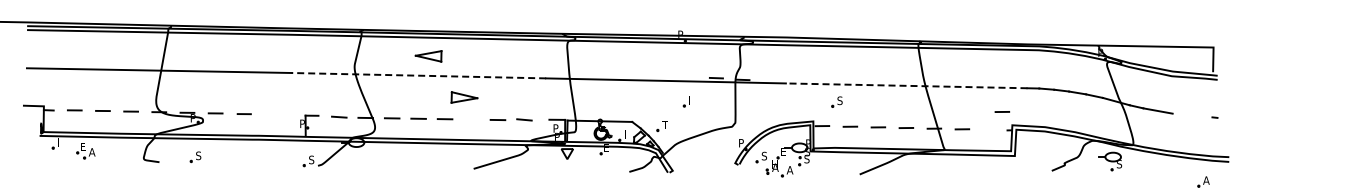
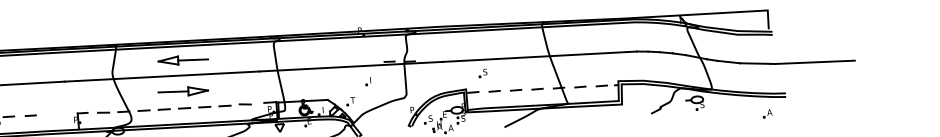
line: (460, 56) -> (192, 59), added
line: (418, 75) -> (161, 76), dashed -> solid
line: (906, 85) -> (535, 56), dashed -> solid
line: (431, 96) -> (172, 91), added
line: (1001, 111) -> (601, 85), moved
line: (1192, 115) -> (755, 63), added
line: (471, 119) -> (204, 107), added
line: (1269, 119) -> (814, 62), added

